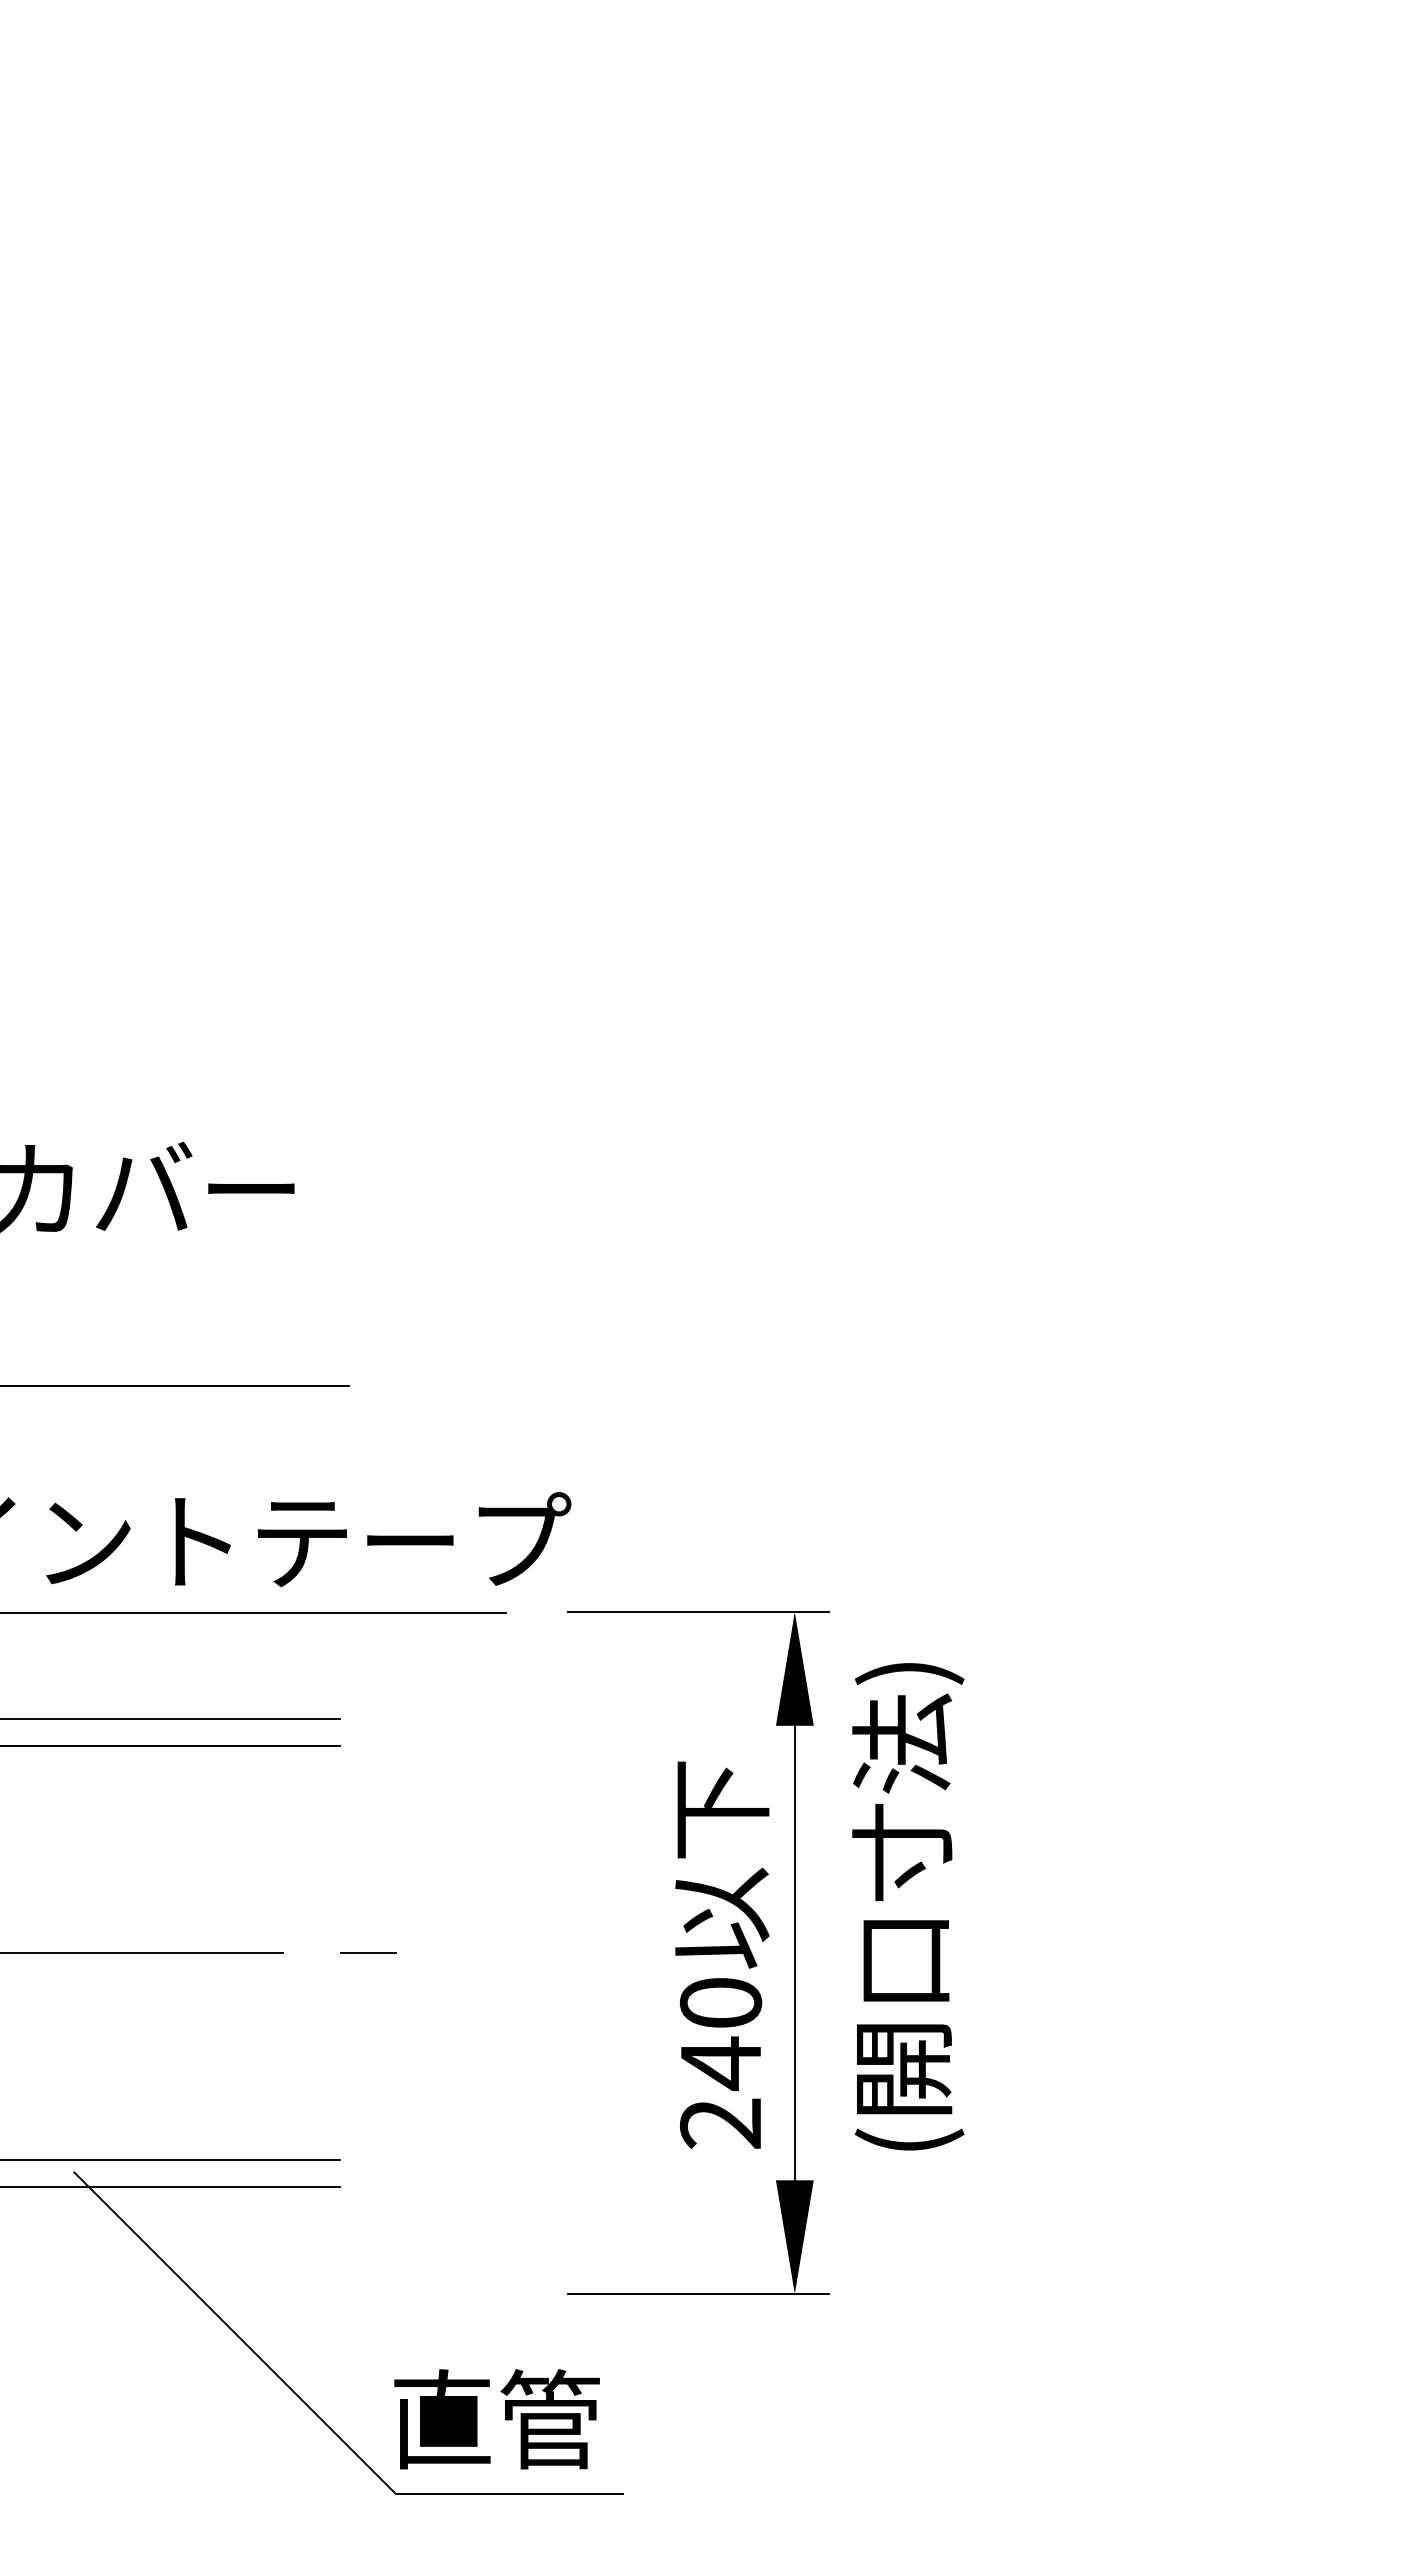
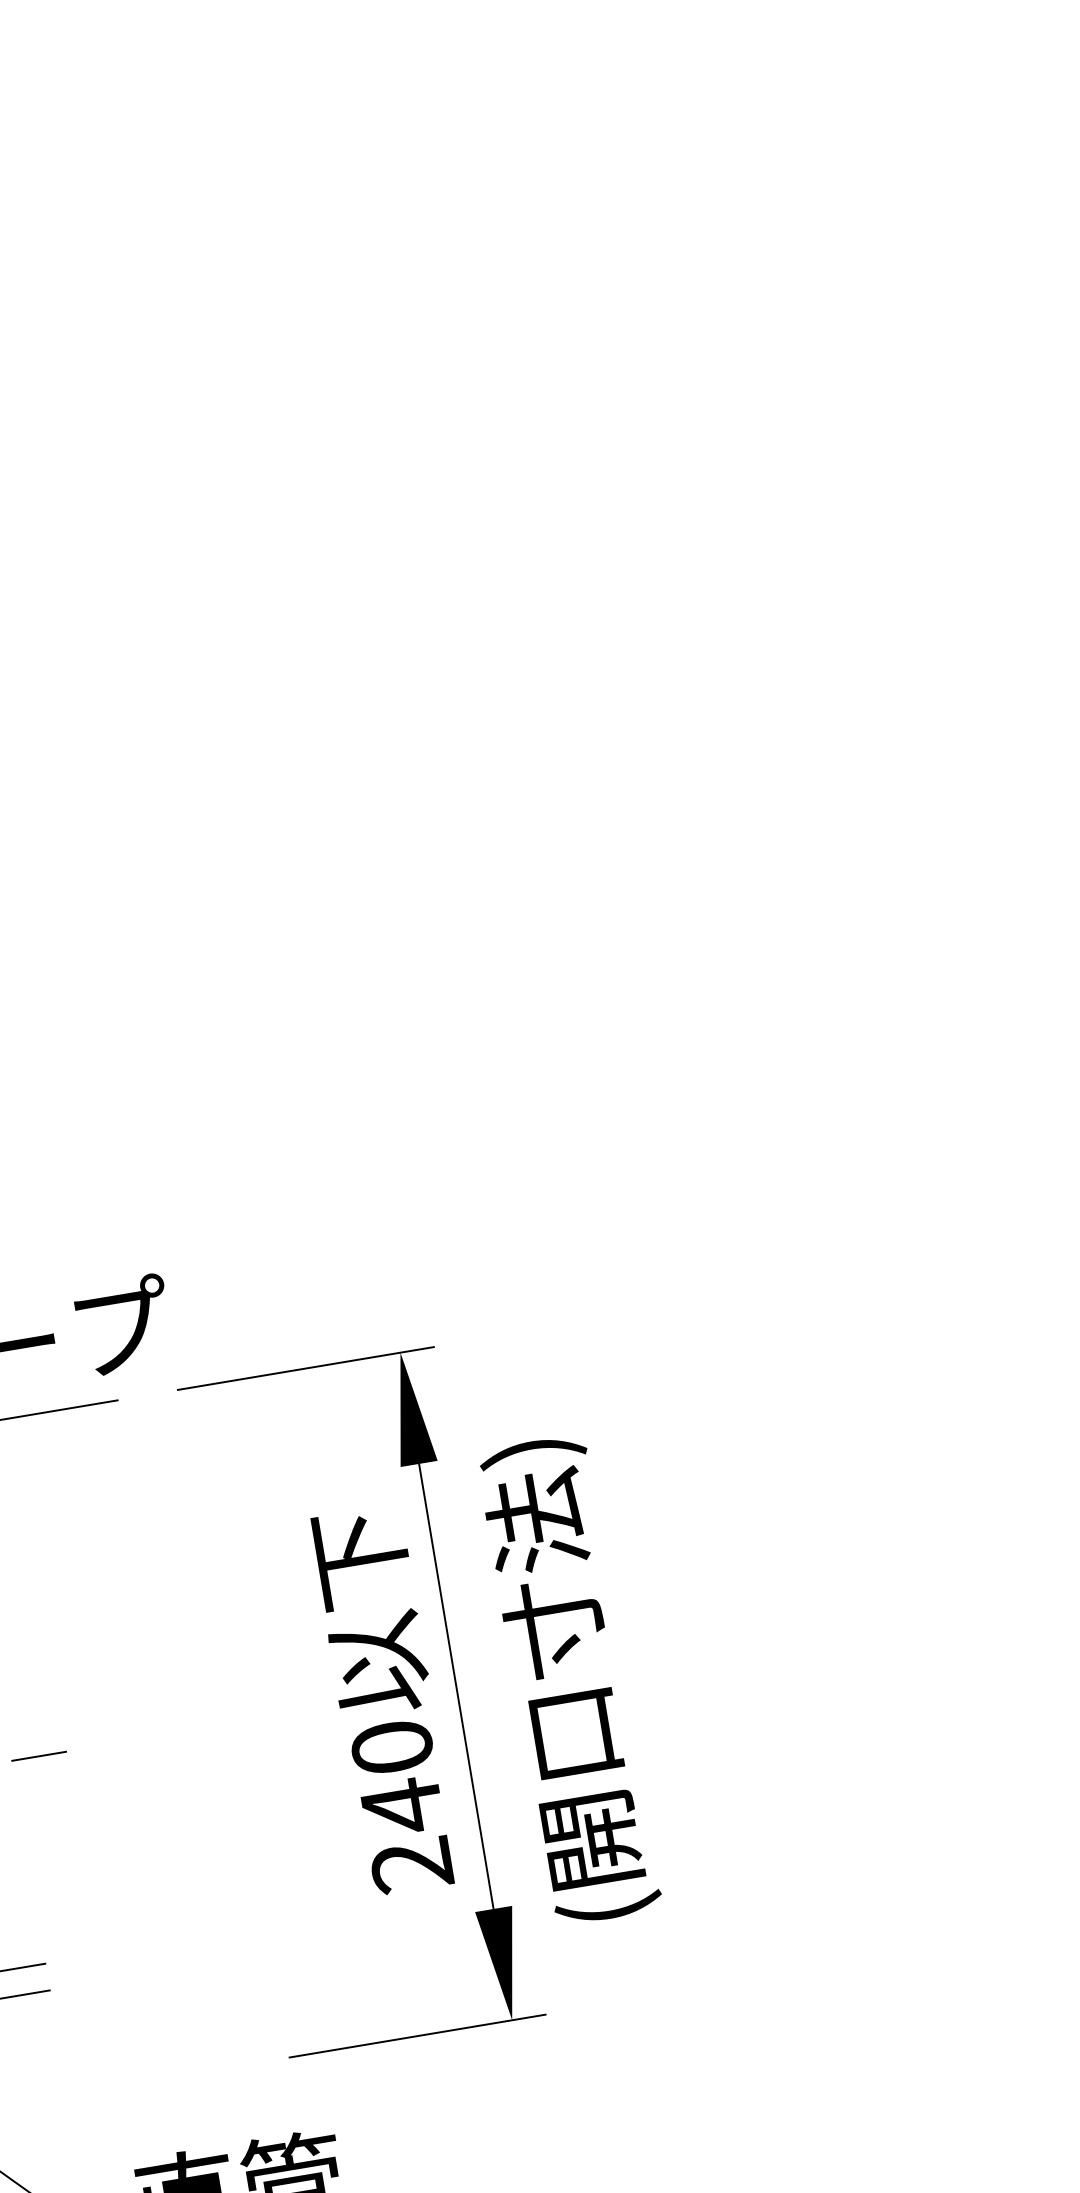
text: (908, 1906) -> (569, 1680), moved

